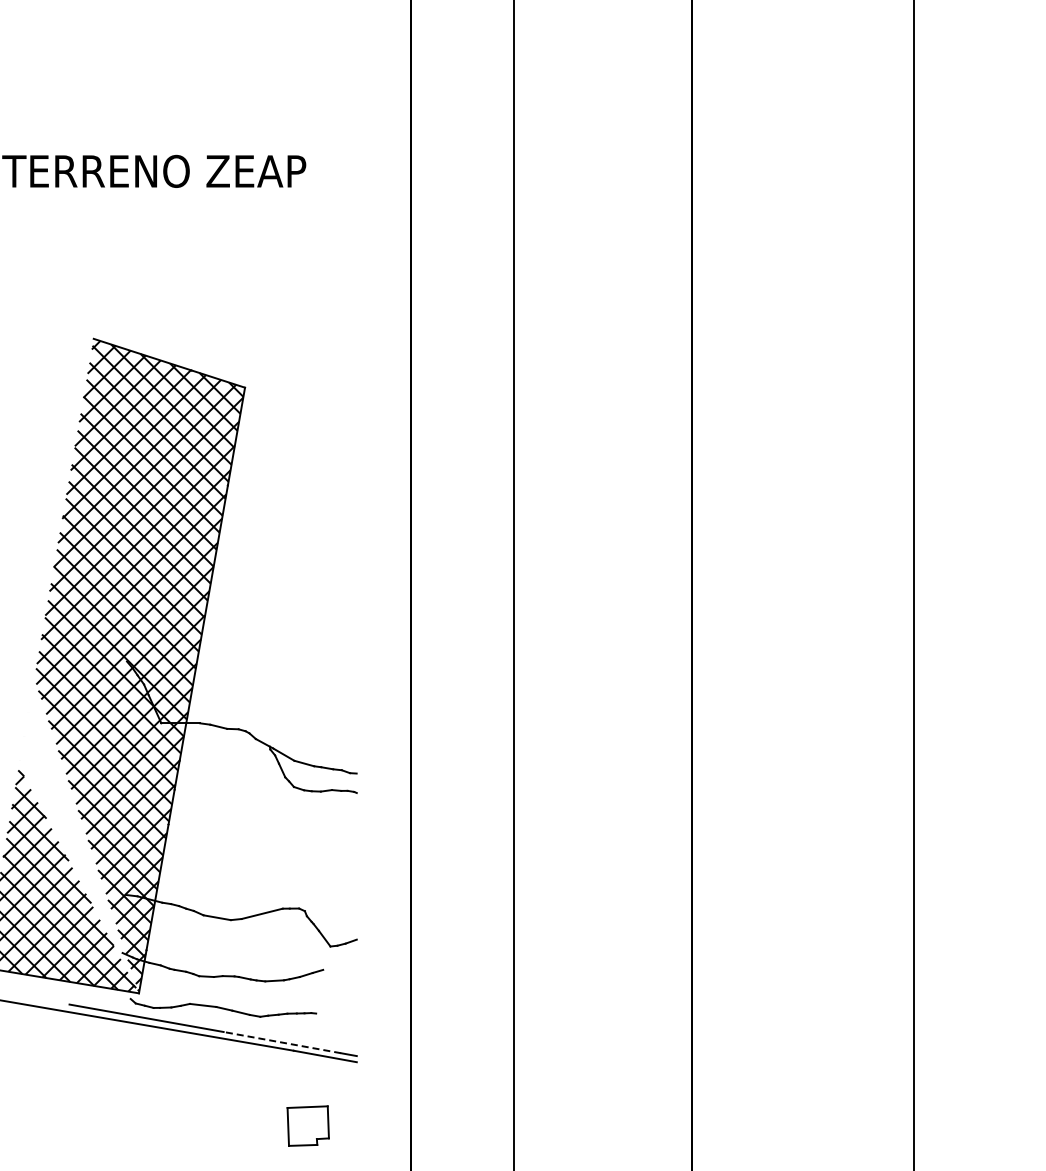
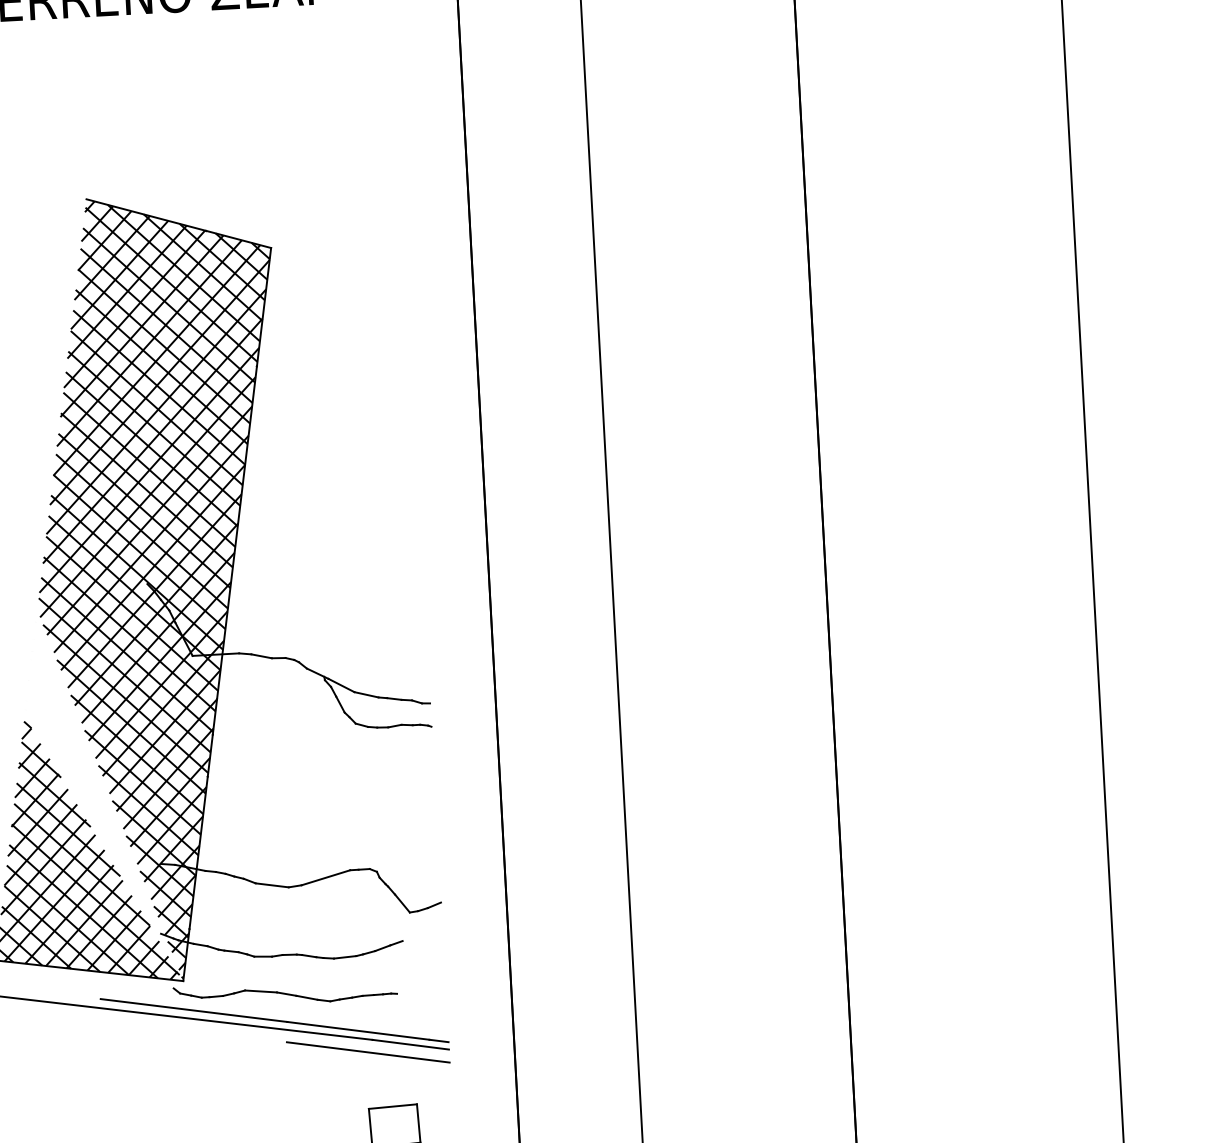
line: (282, 1042) -> (358, 1030), dashed -> solid
line: (289, 1060) -> (368, 1051), added

